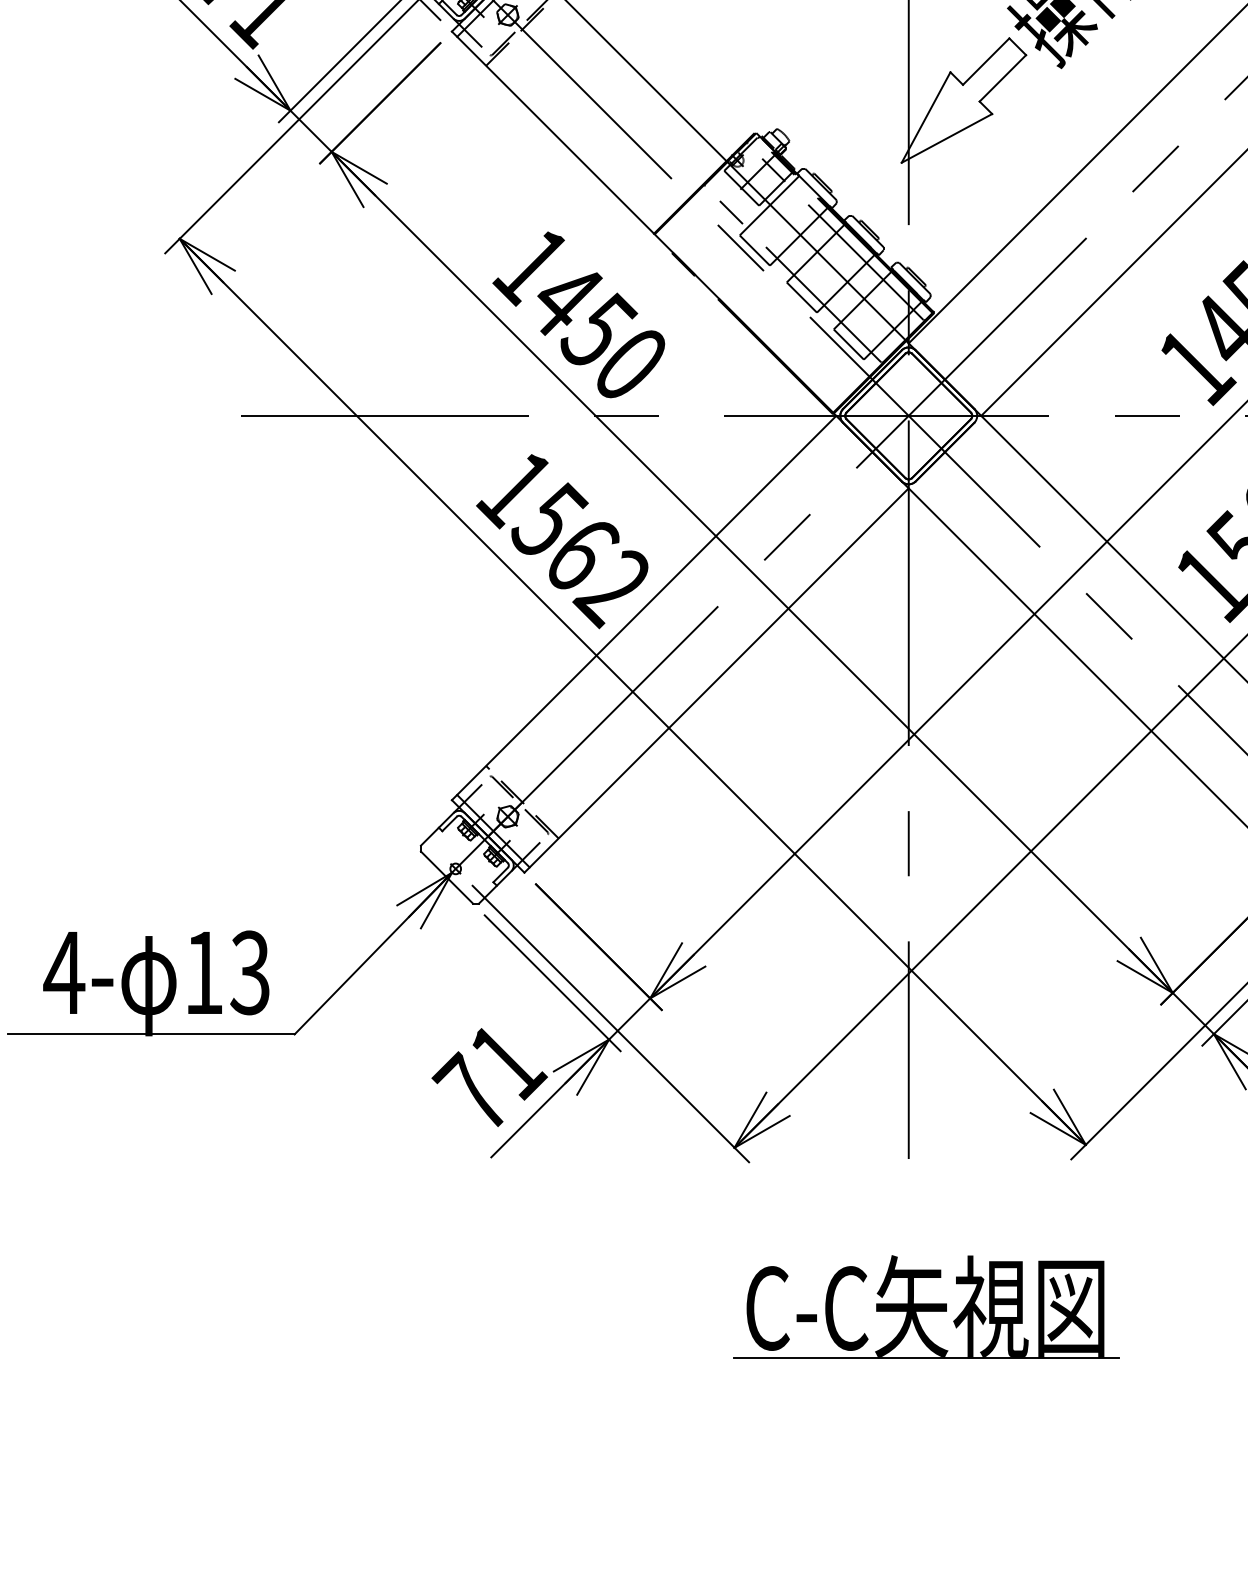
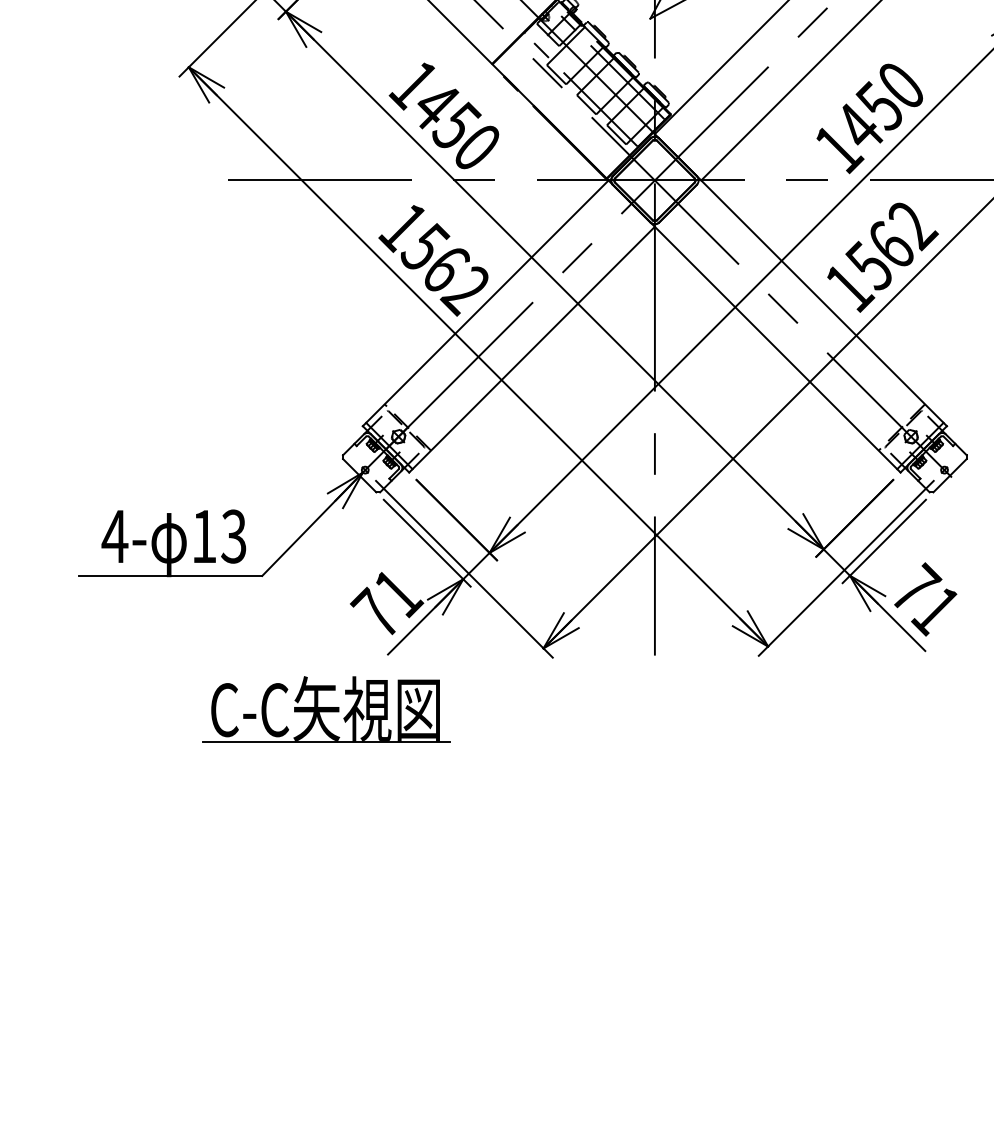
part: (926, 1307) -> (326, 709), moved

